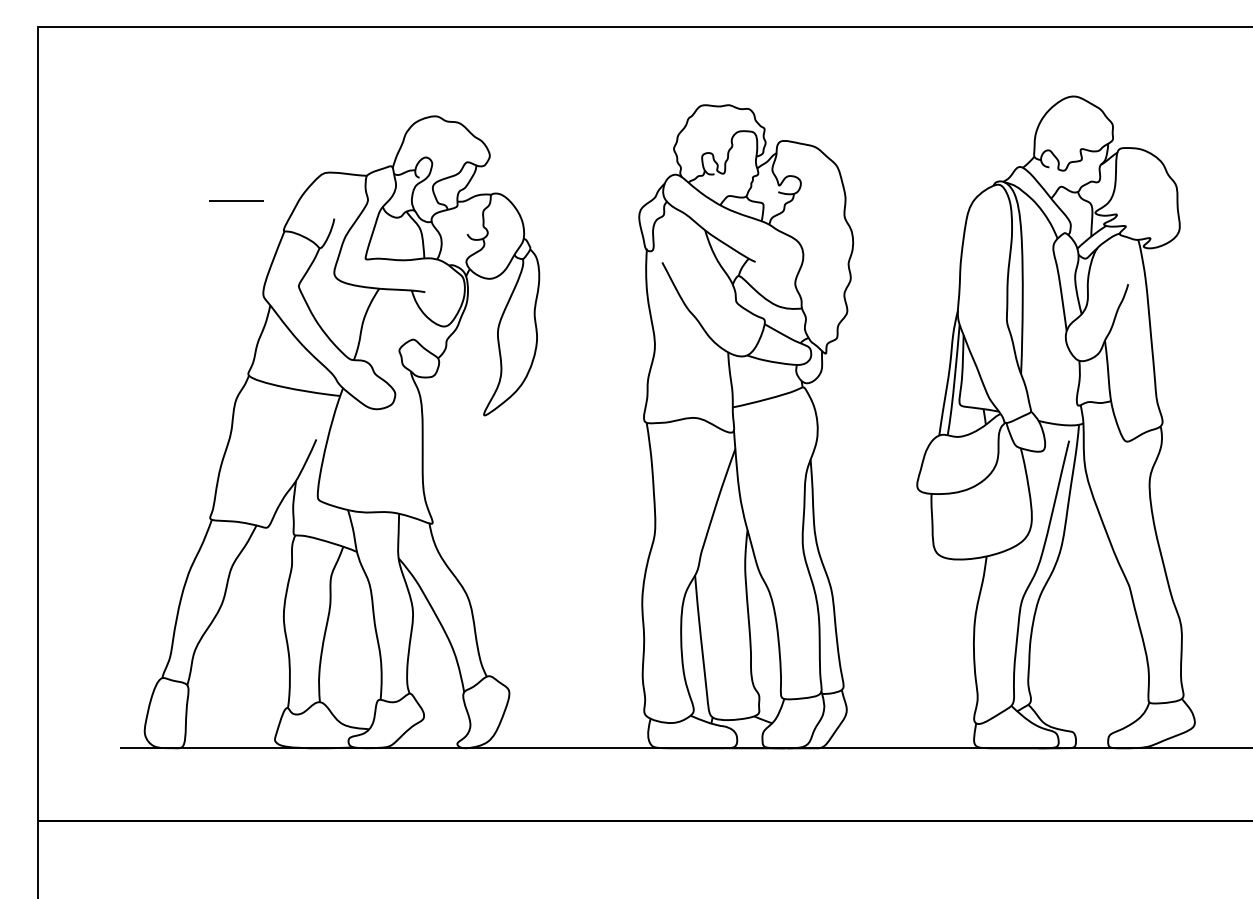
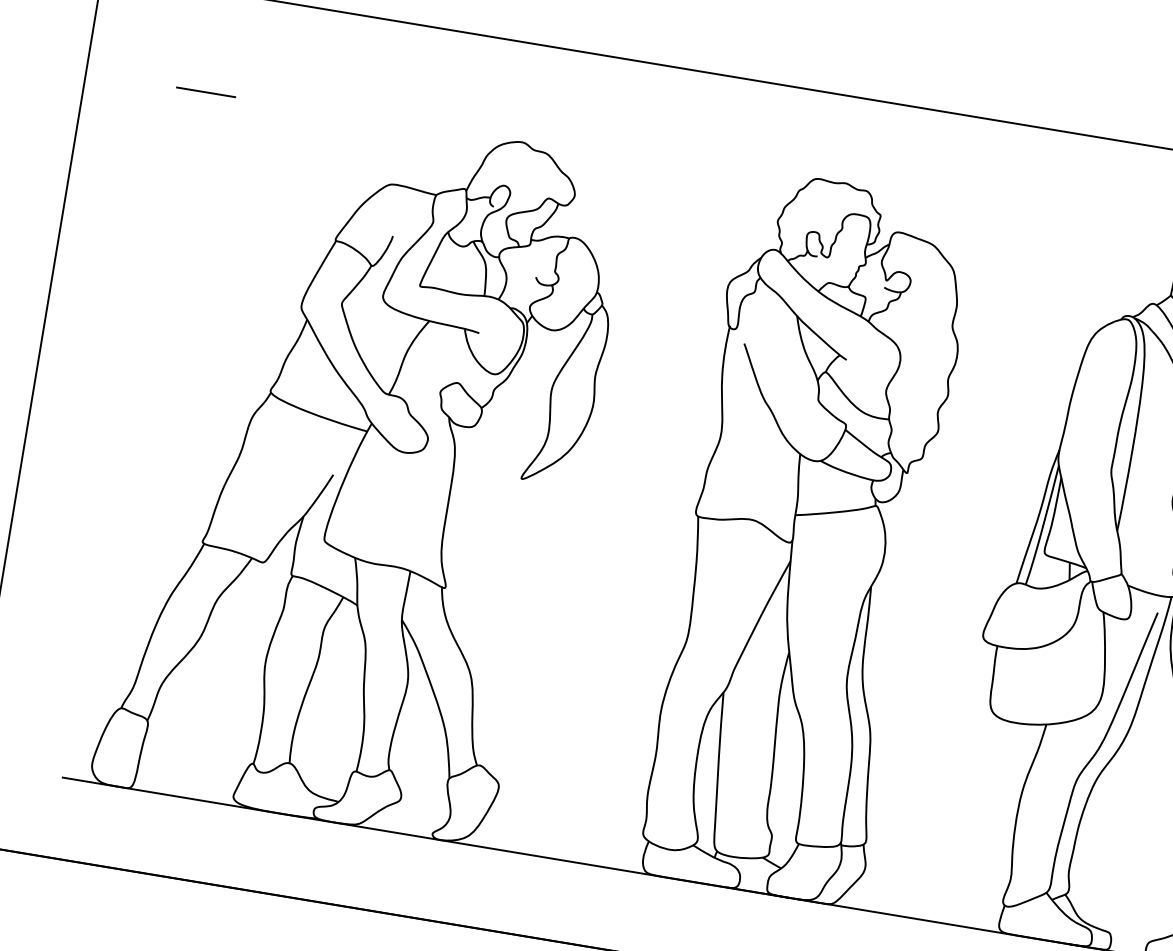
line: (236, 200) -> (206, 91), moved

